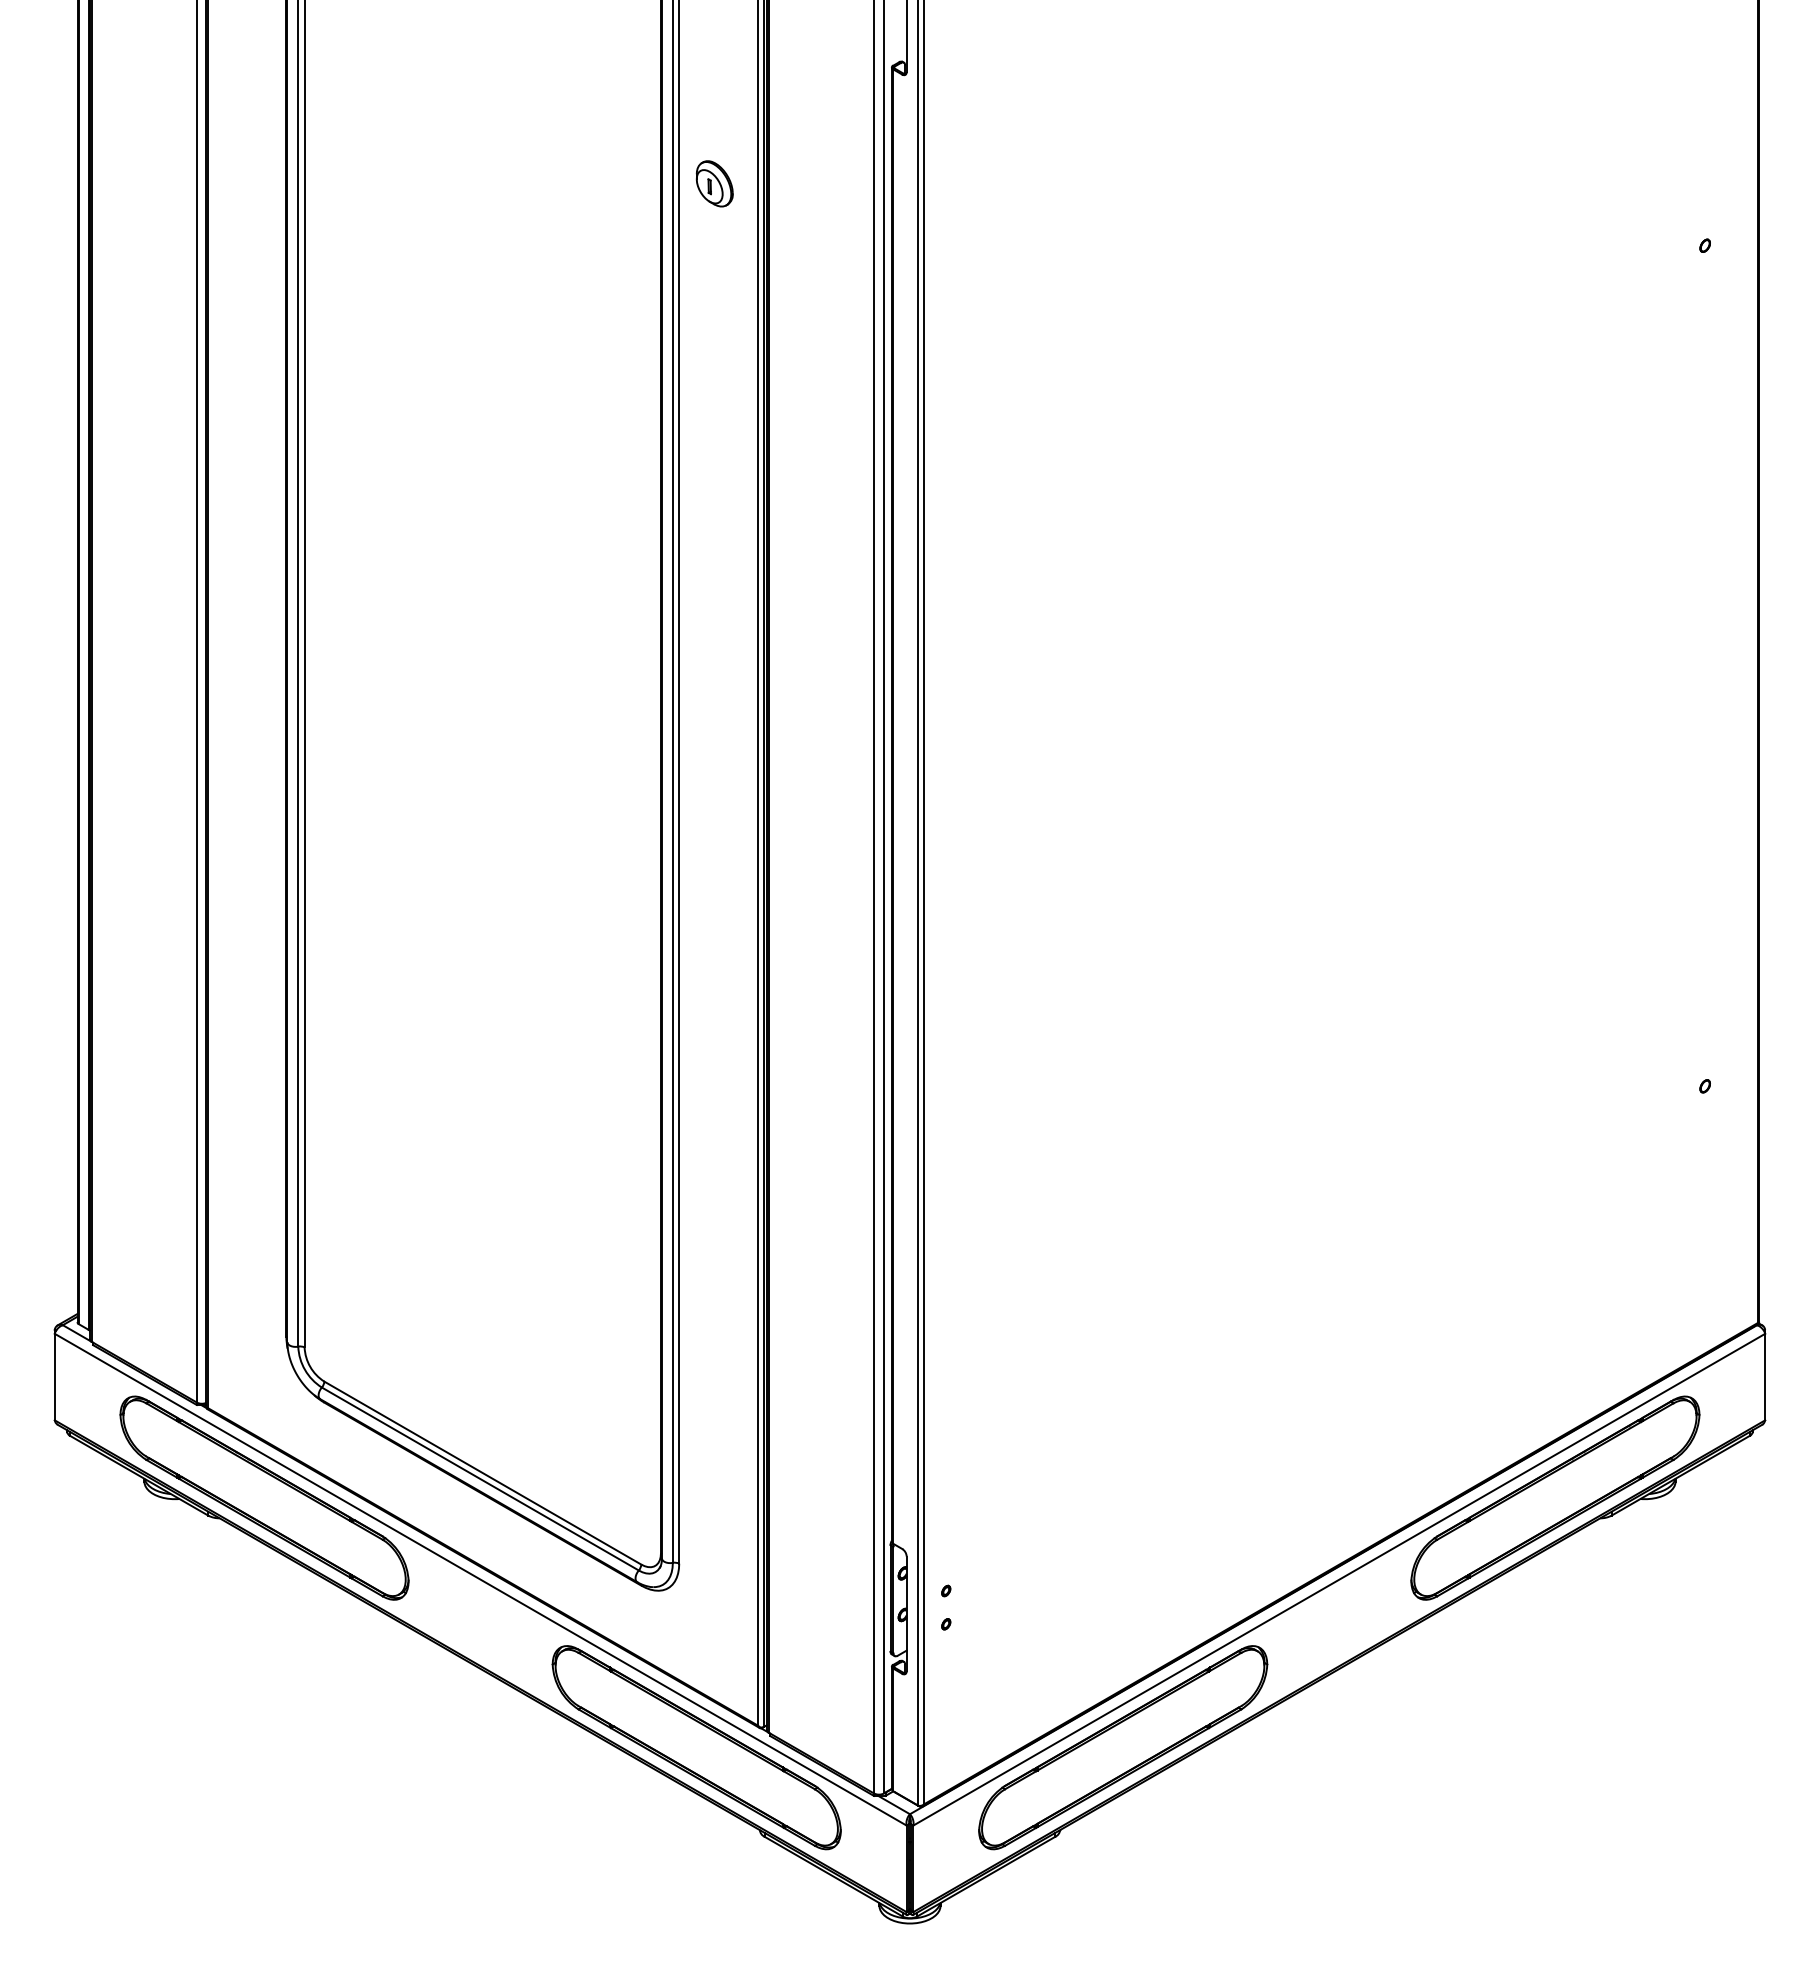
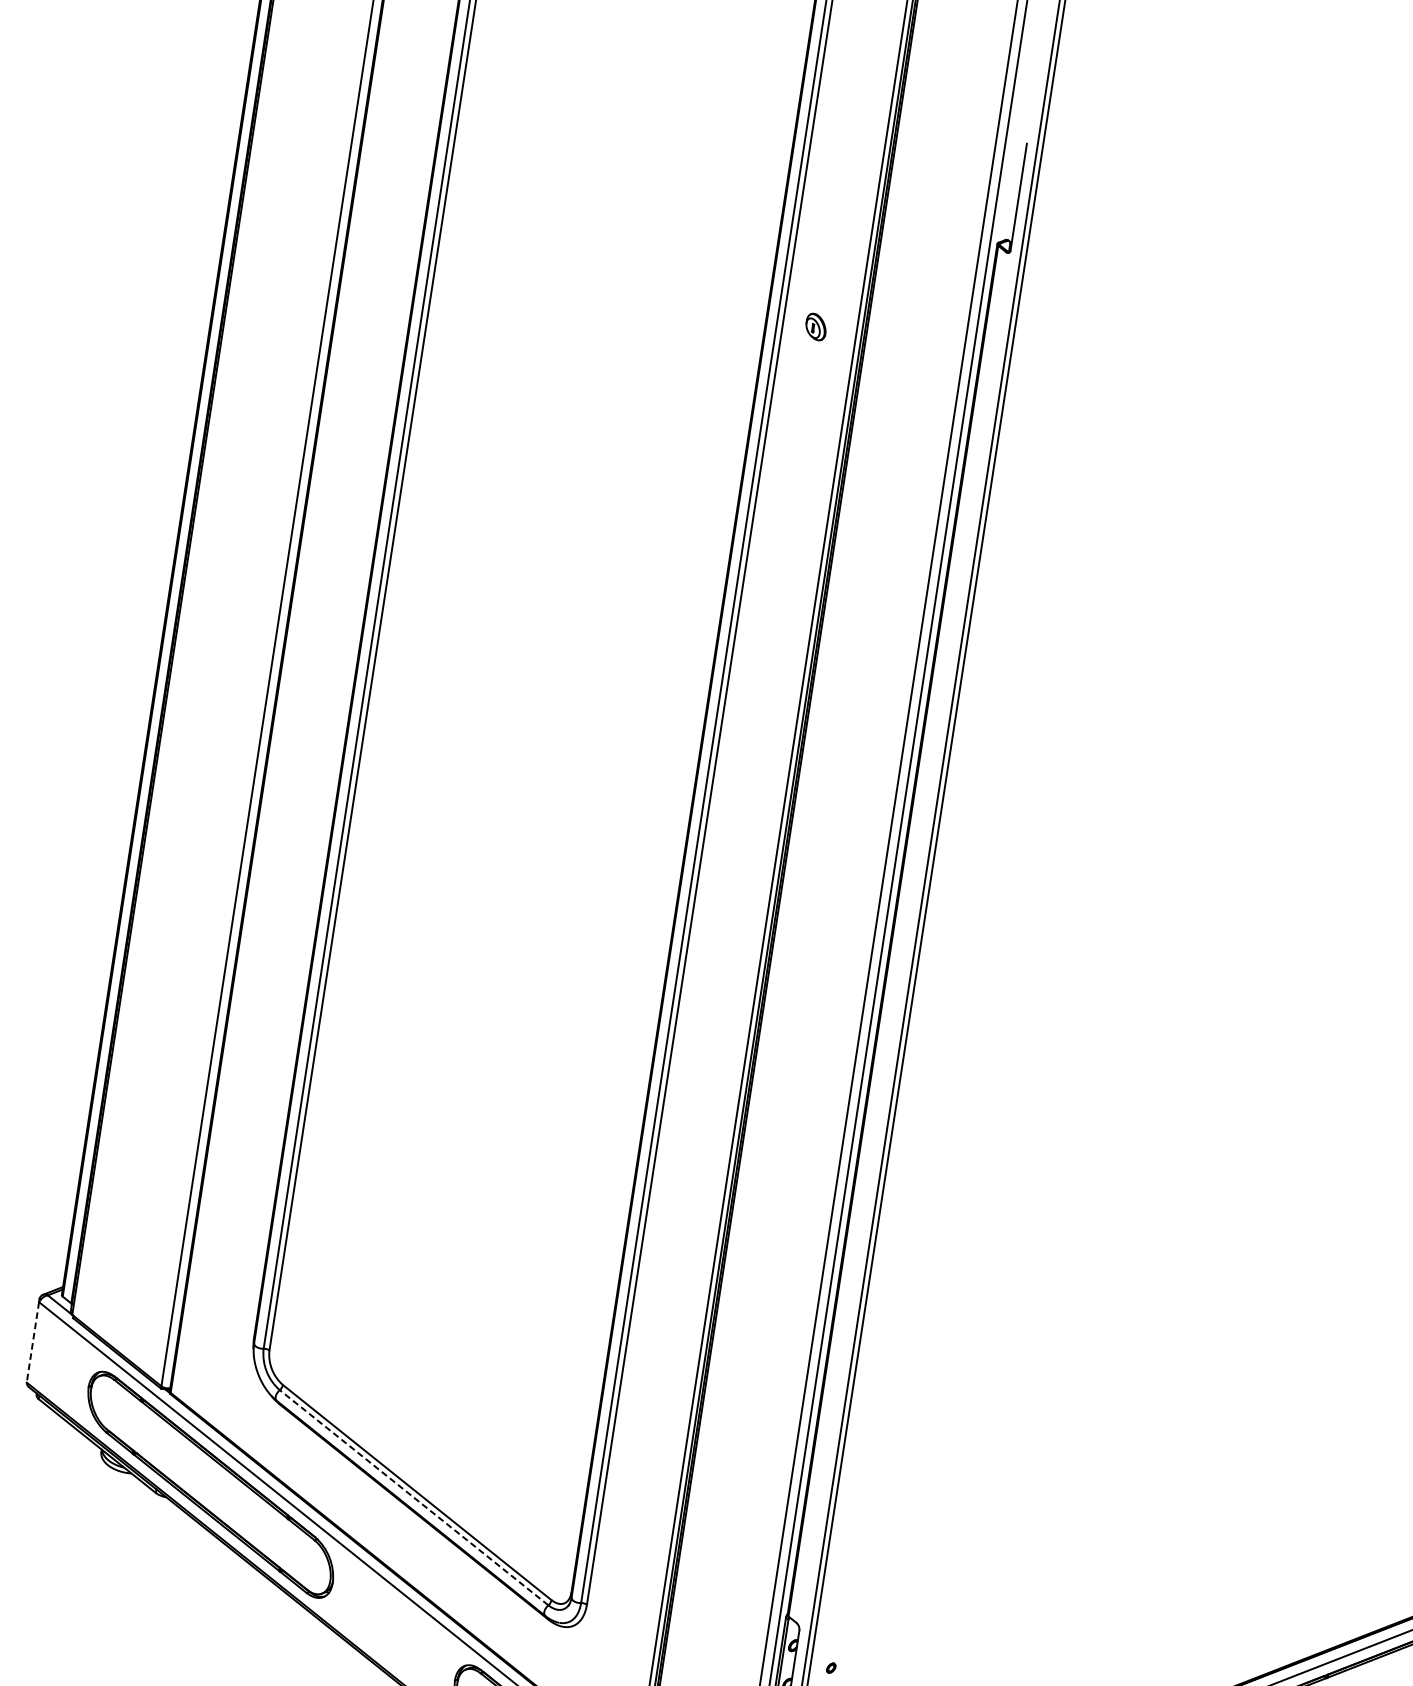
part: (714, 183) -> (816, 326), size x0.6
line: (54, 1377) -> (32, 1342), solid -> dashed
line: (480, 1479) -> (414, 1498), solid -> dashed

